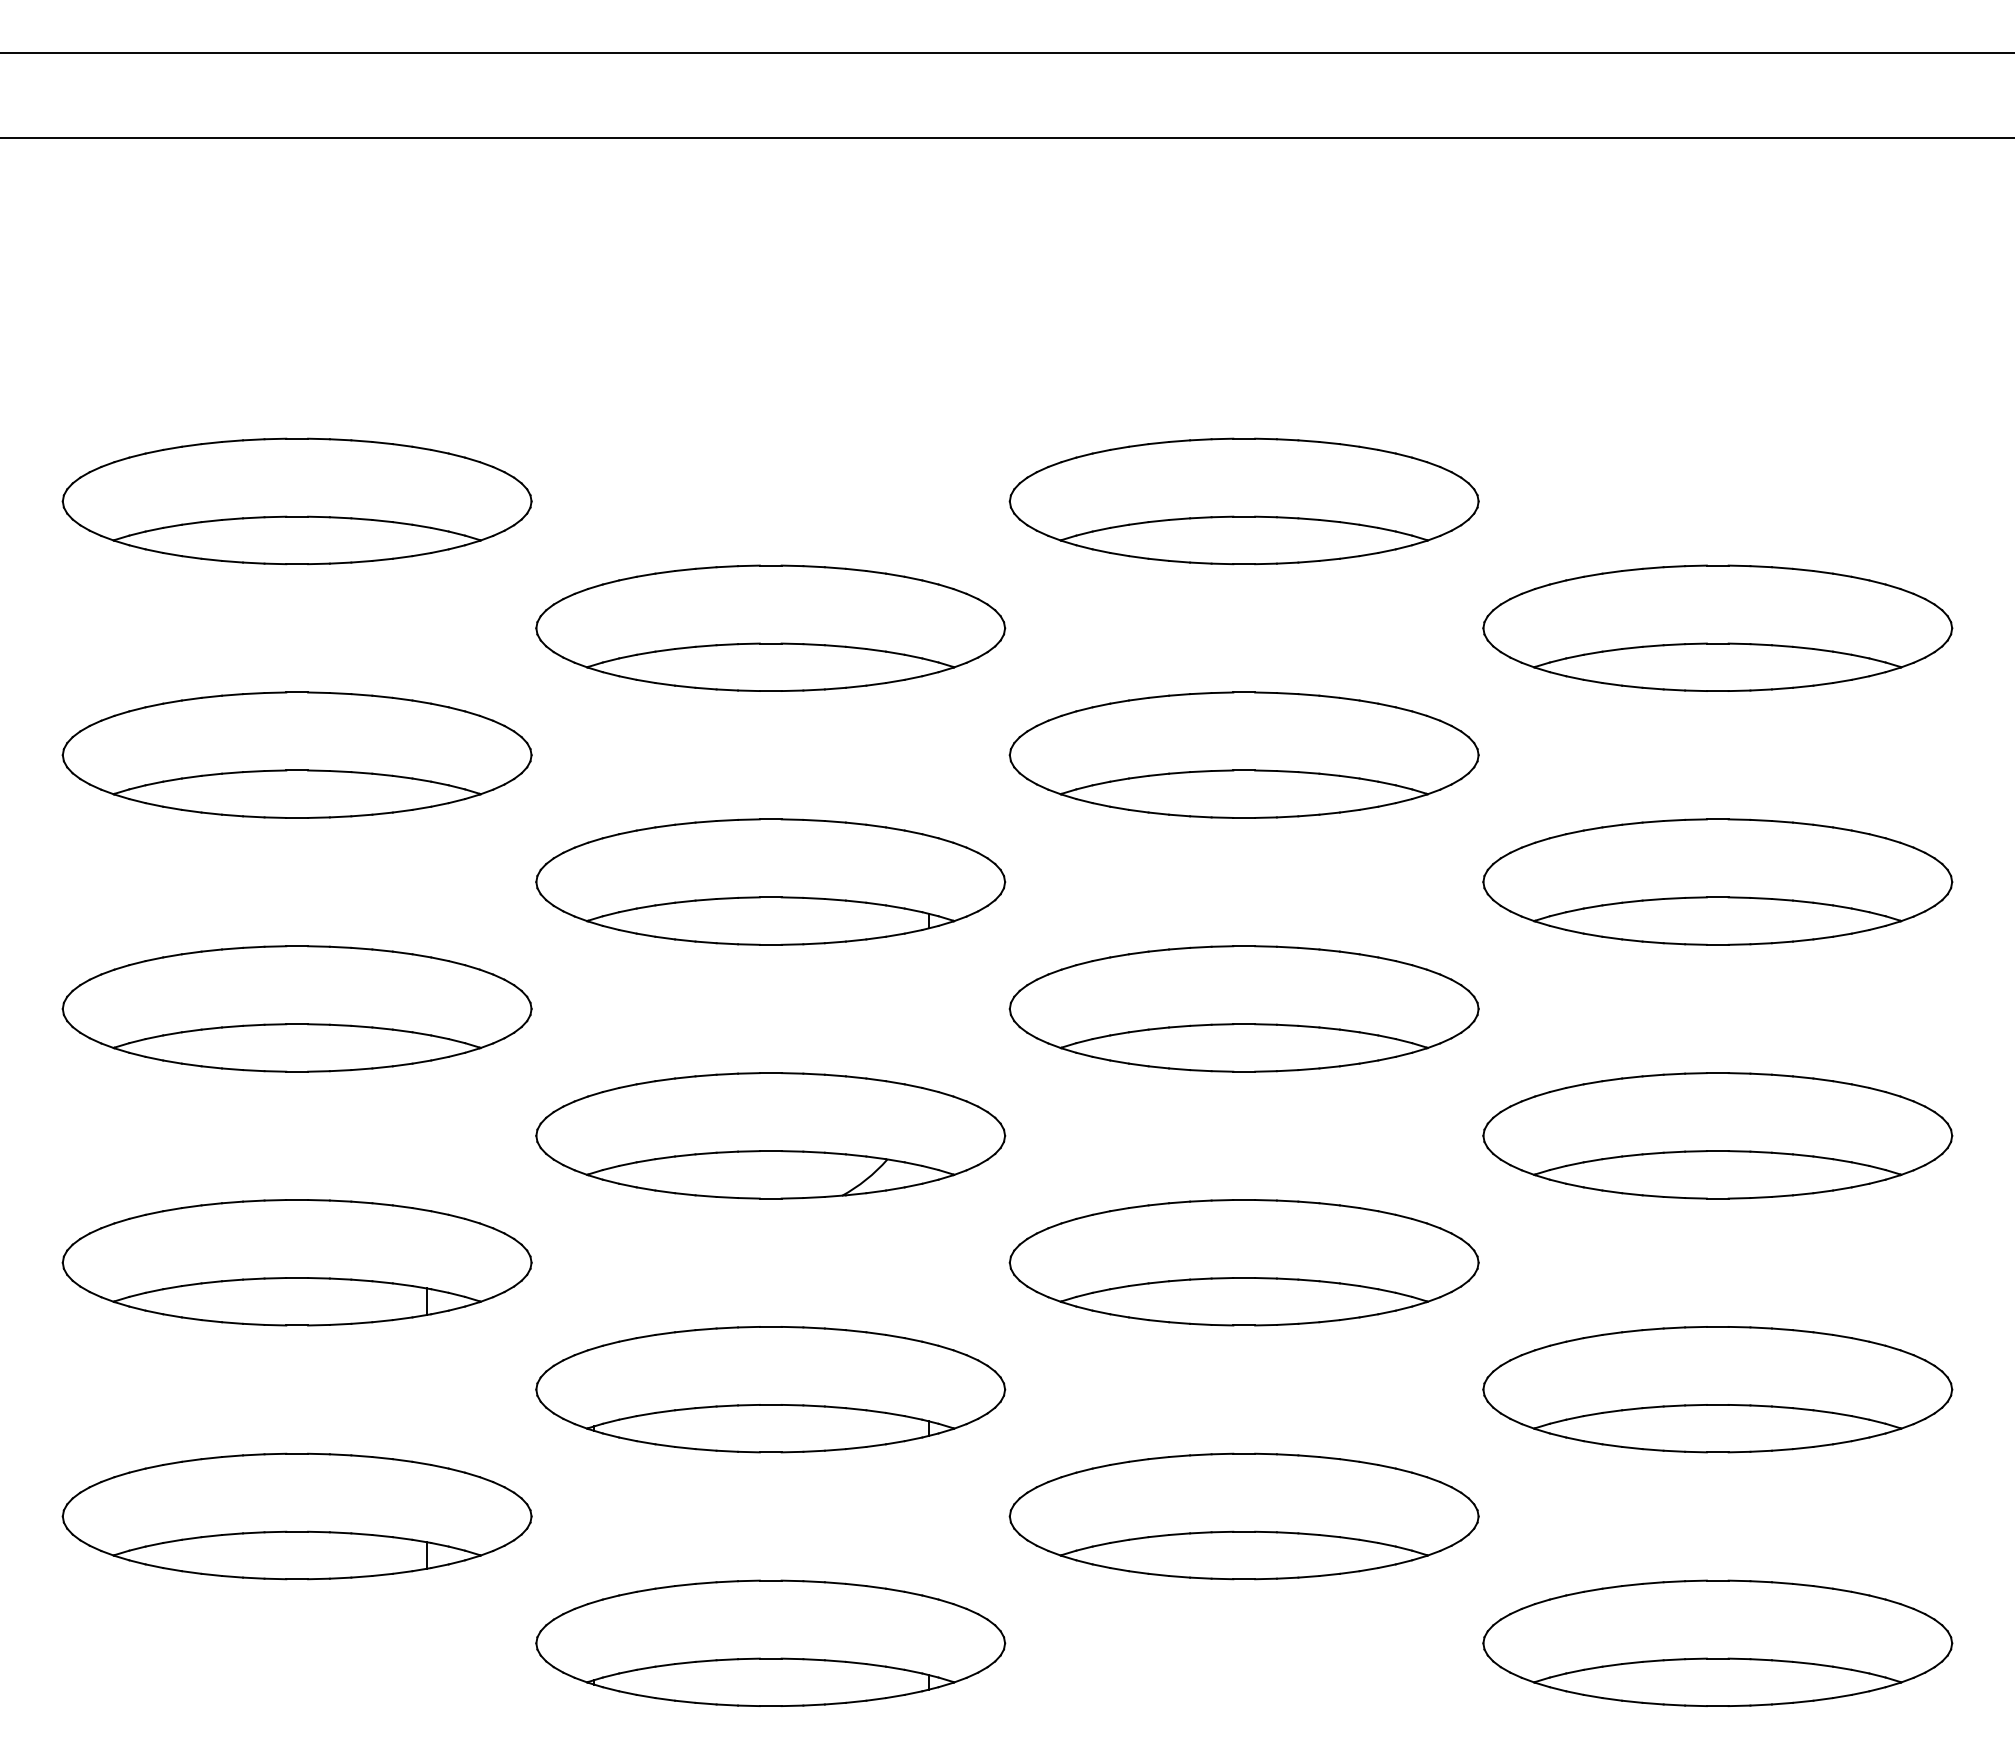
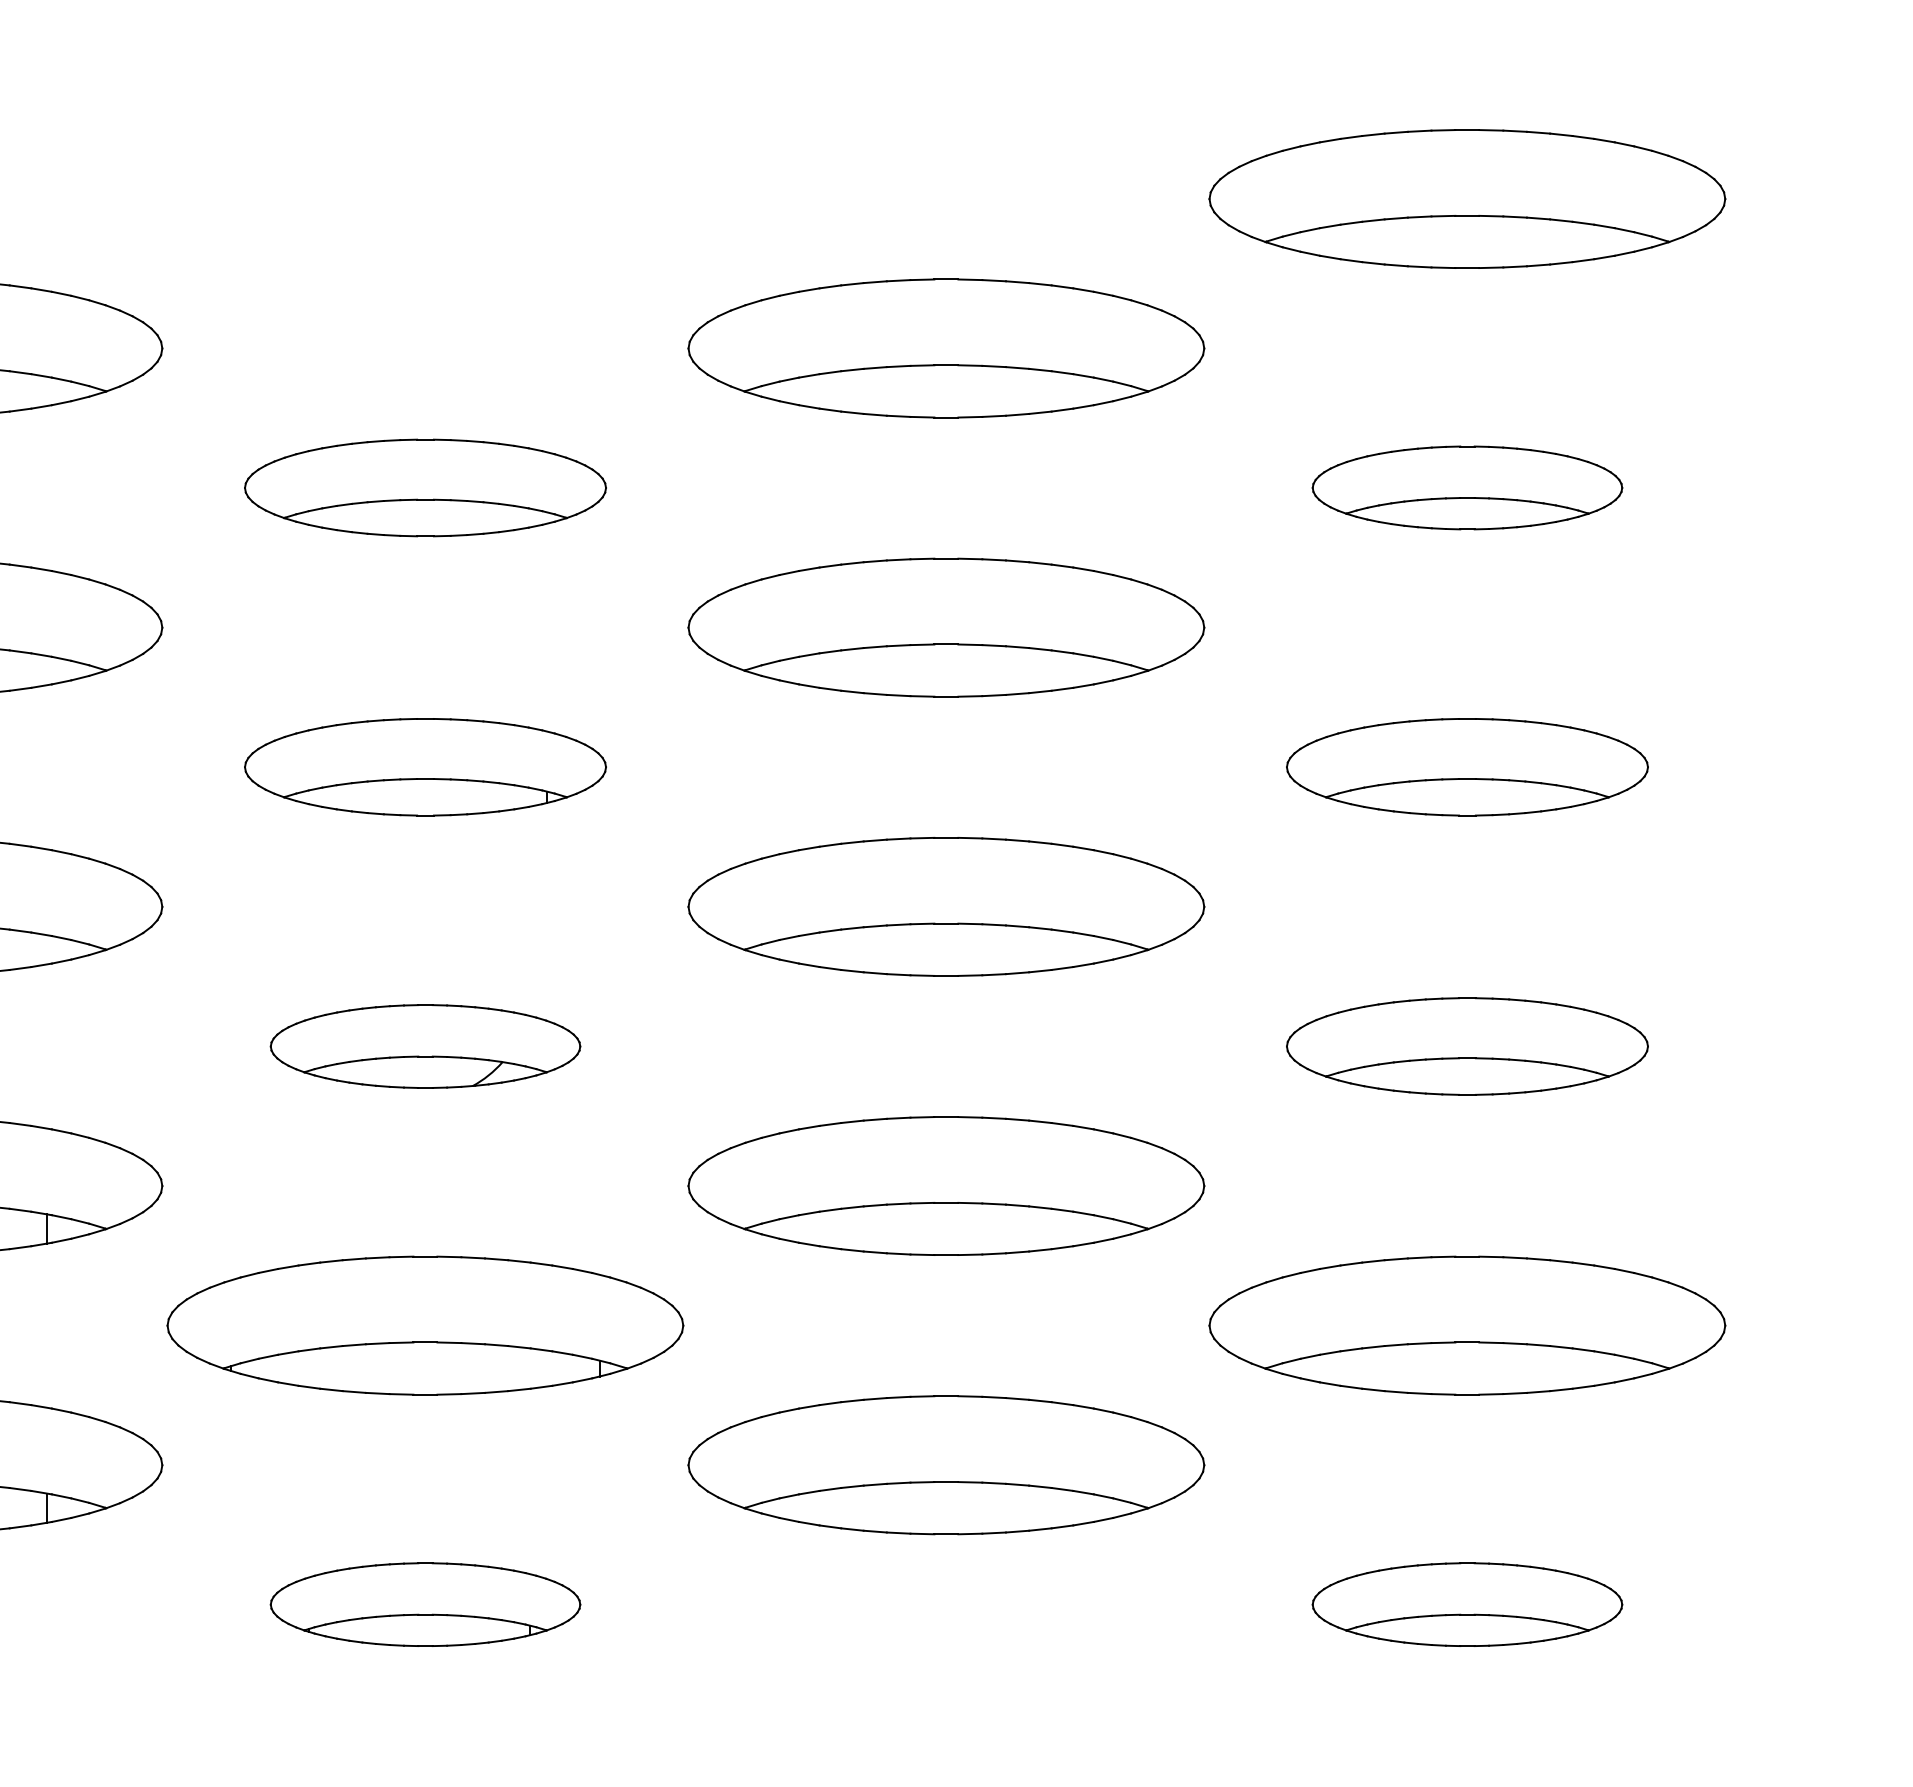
part: (1717, 365) -> (1467, 198), added
part: (770, 627) -> (425, 487), size x0.7
part: (1717, 627) -> (1467, 487), size x0.6
part: (770, 881) -> (425, 766), size x0.7
part: (1717, 881) -> (1467, 766), size x0.7
part: (770, 1135) -> (425, 1046), size x0.6
part: (1717, 1135) -> (1467, 1046), size x0.7
part: (770, 1642) -> (425, 1603), size x0.6
part: (1717, 1642) -> (1467, 1603), size x0.6

